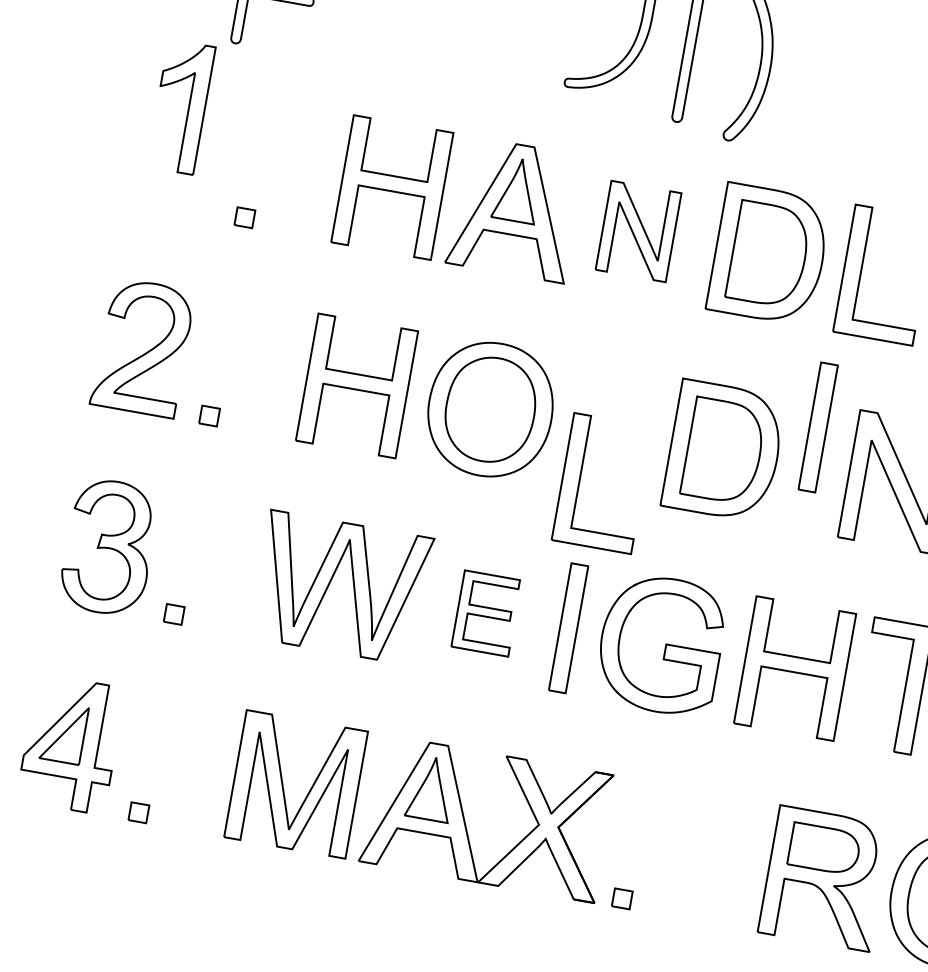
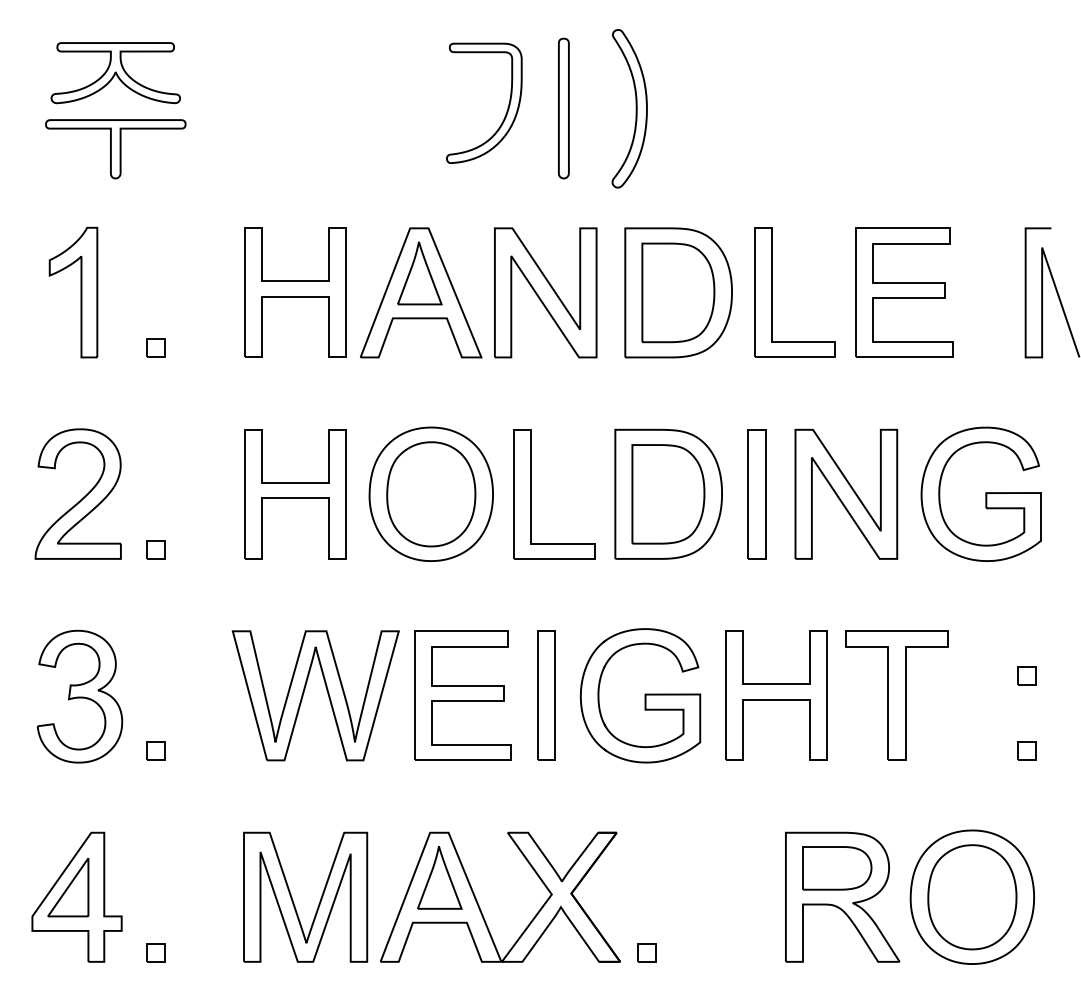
part: (187, 108) -> (80, 292), moved
part: (638, 231) -> (545, 292), size x1.43
part: (817, 427) -> (756, 494), moved
part: (579, 479) -> (531, 494), moved
part: (485, 613) -> (462, 695), size x1.67

